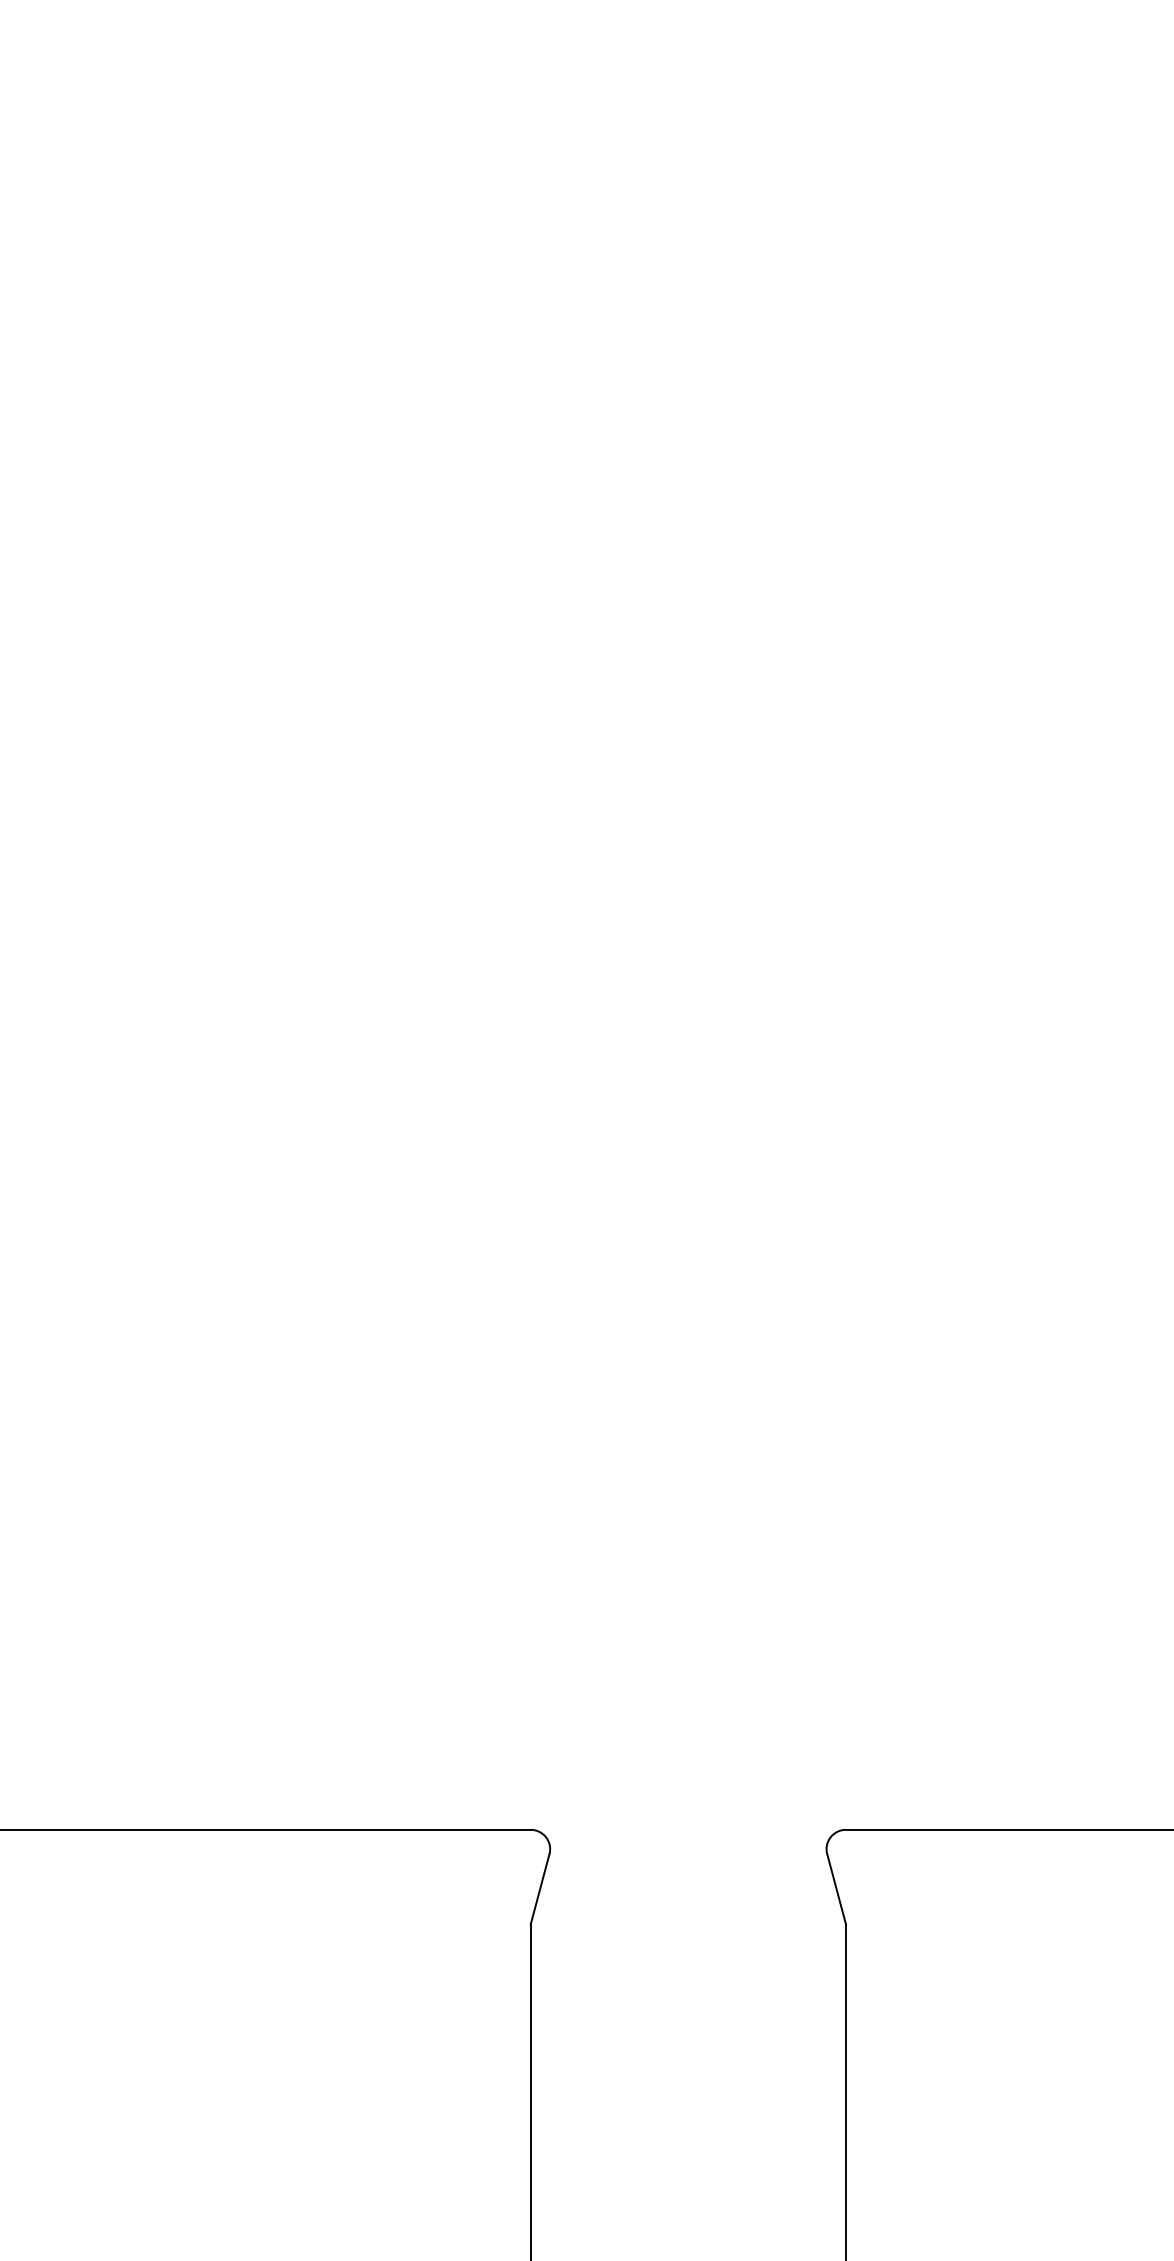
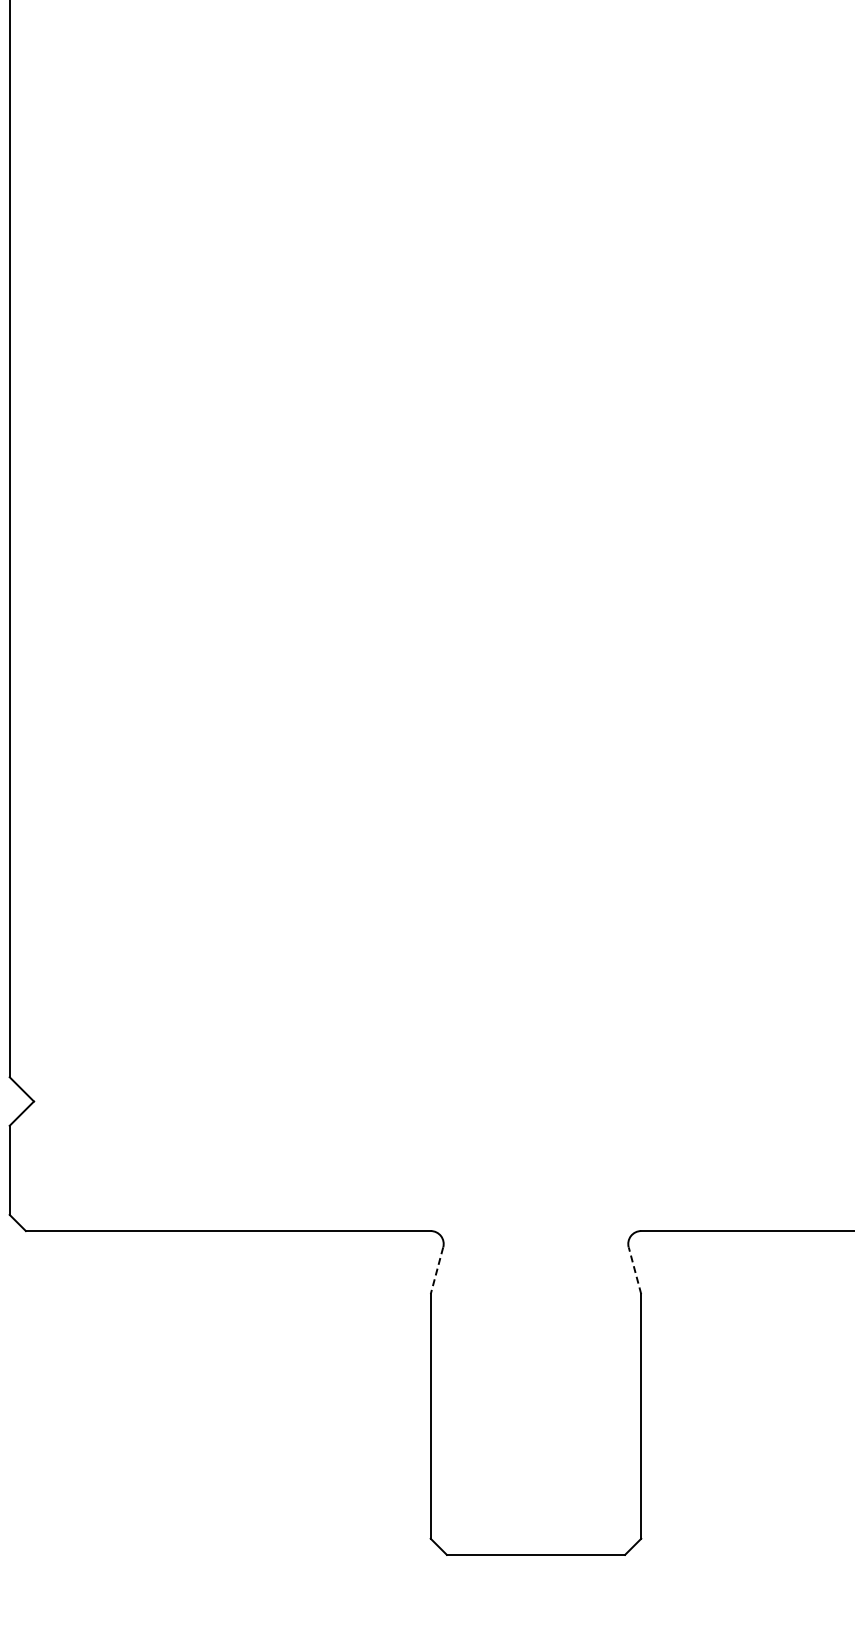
line: (835, 1888) -> (634, 1270), solid -> dashed
line: (539, 1890) -> (436, 1271), solid -> dashed

